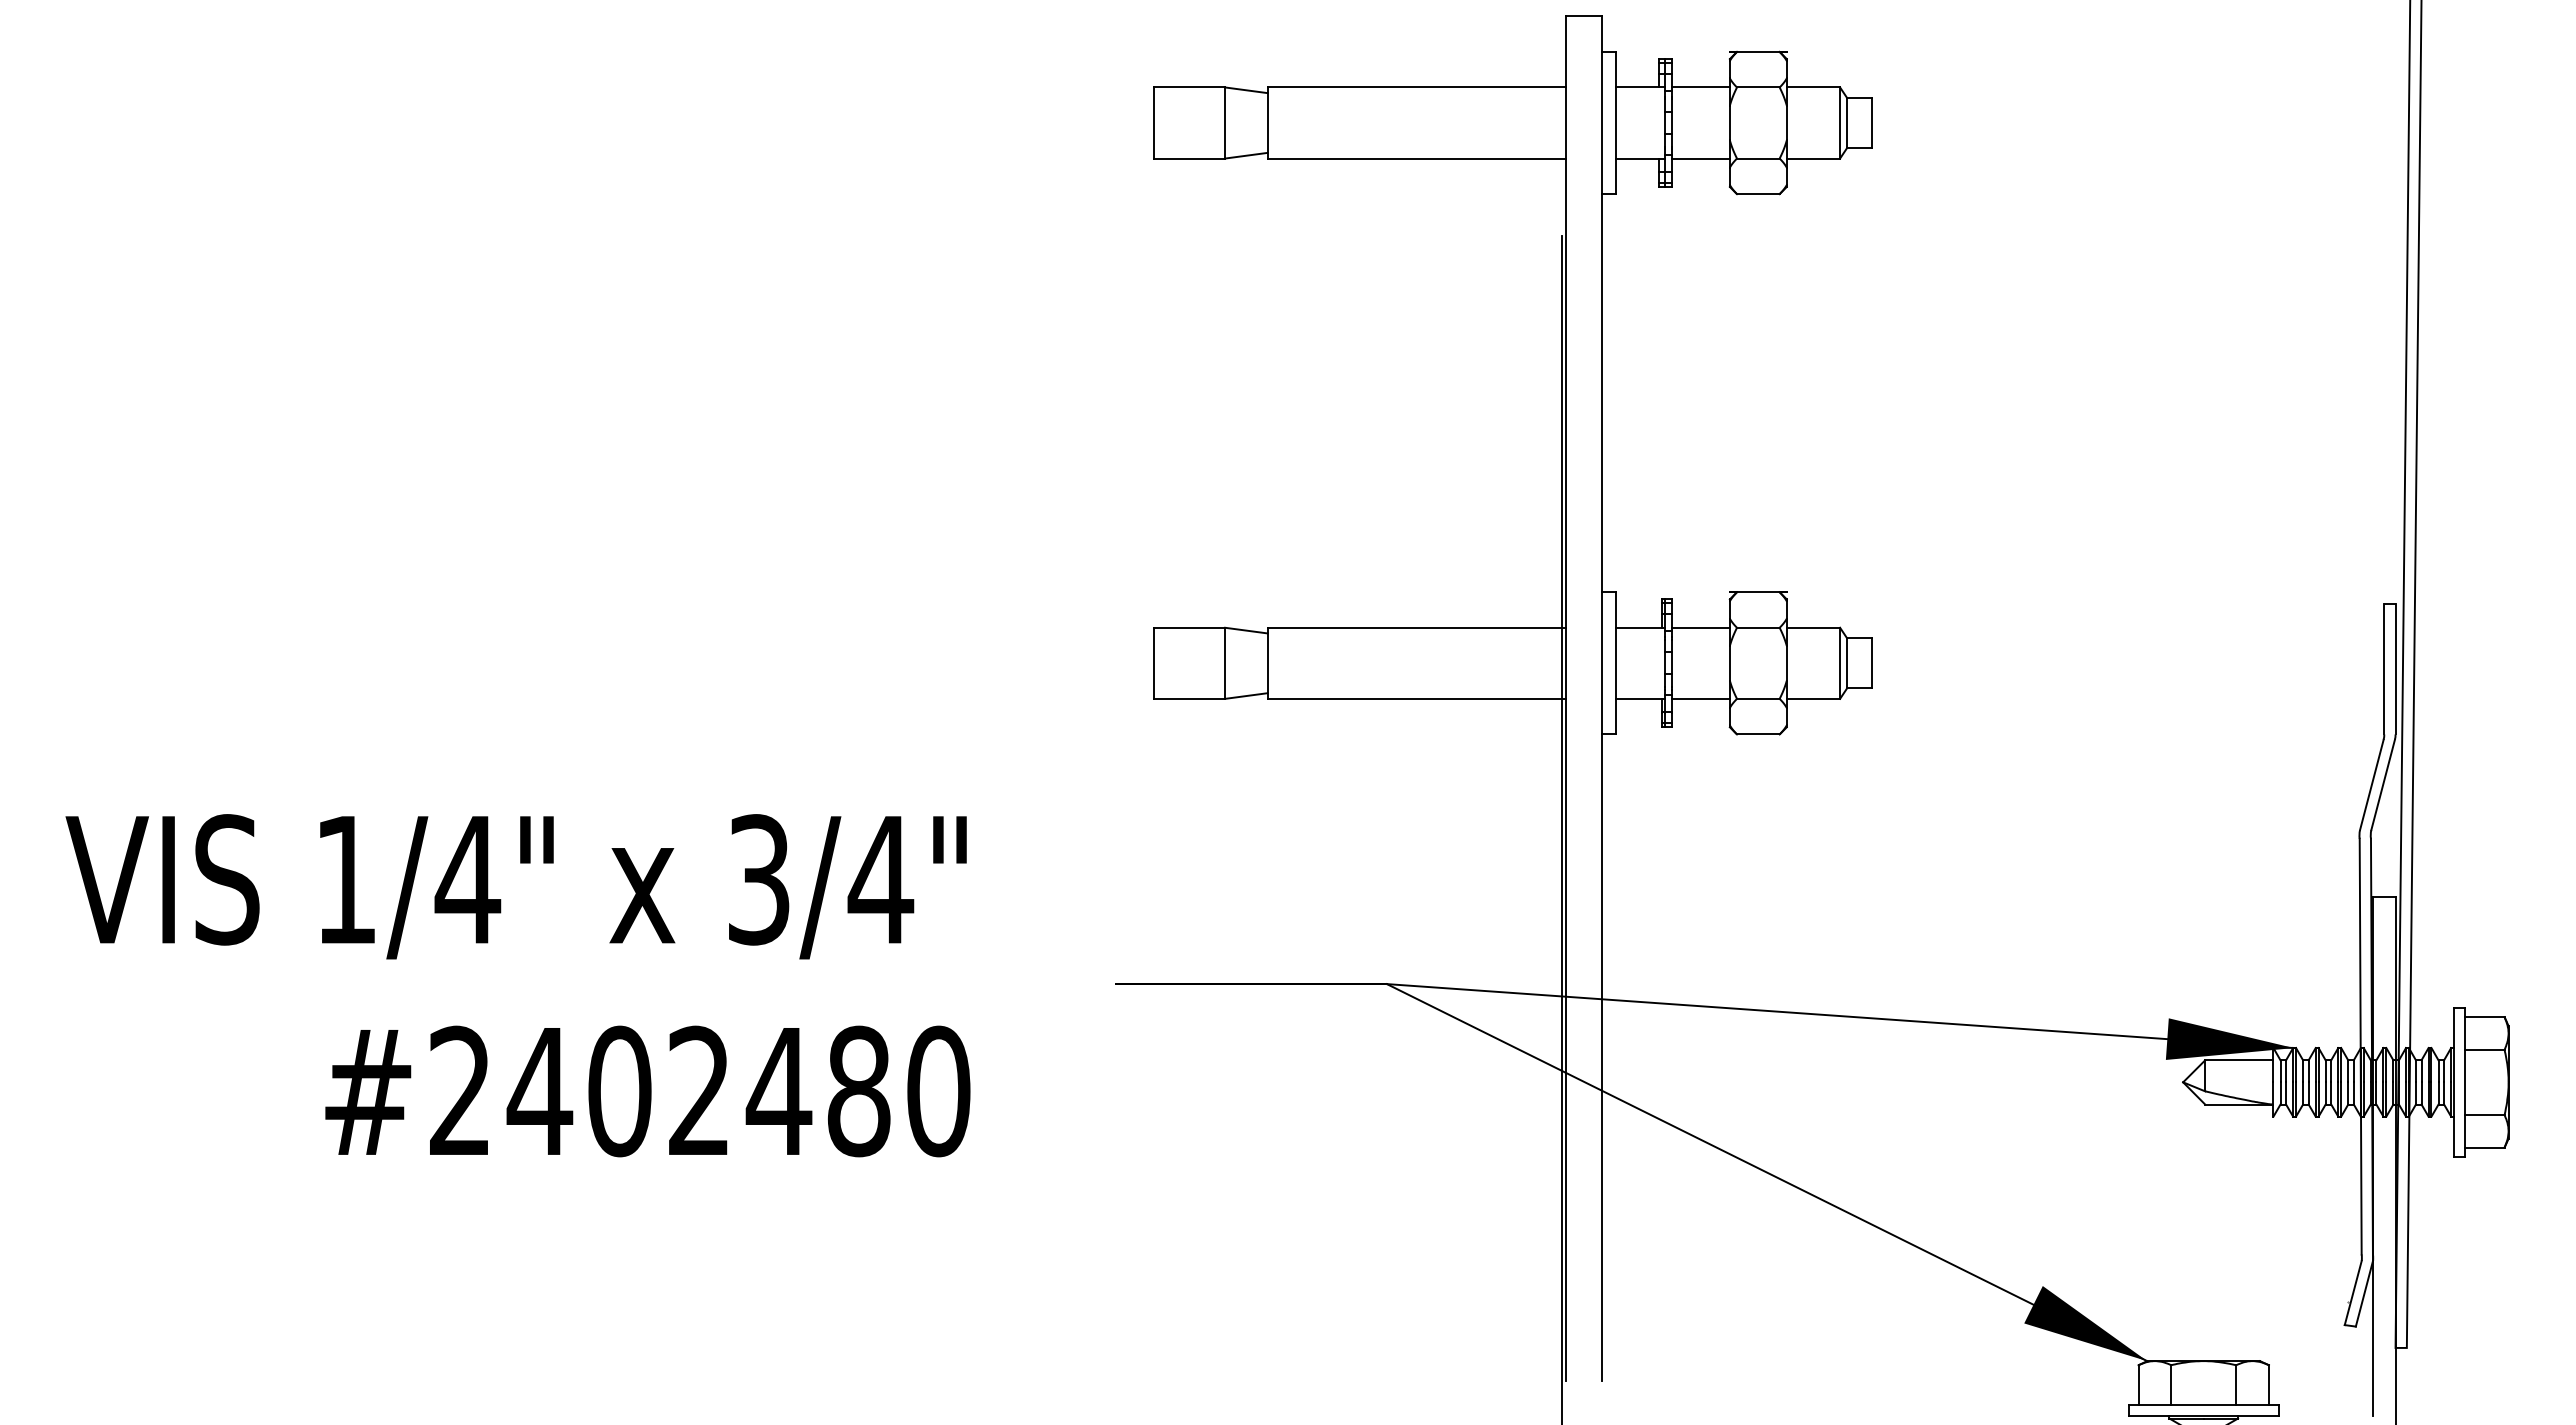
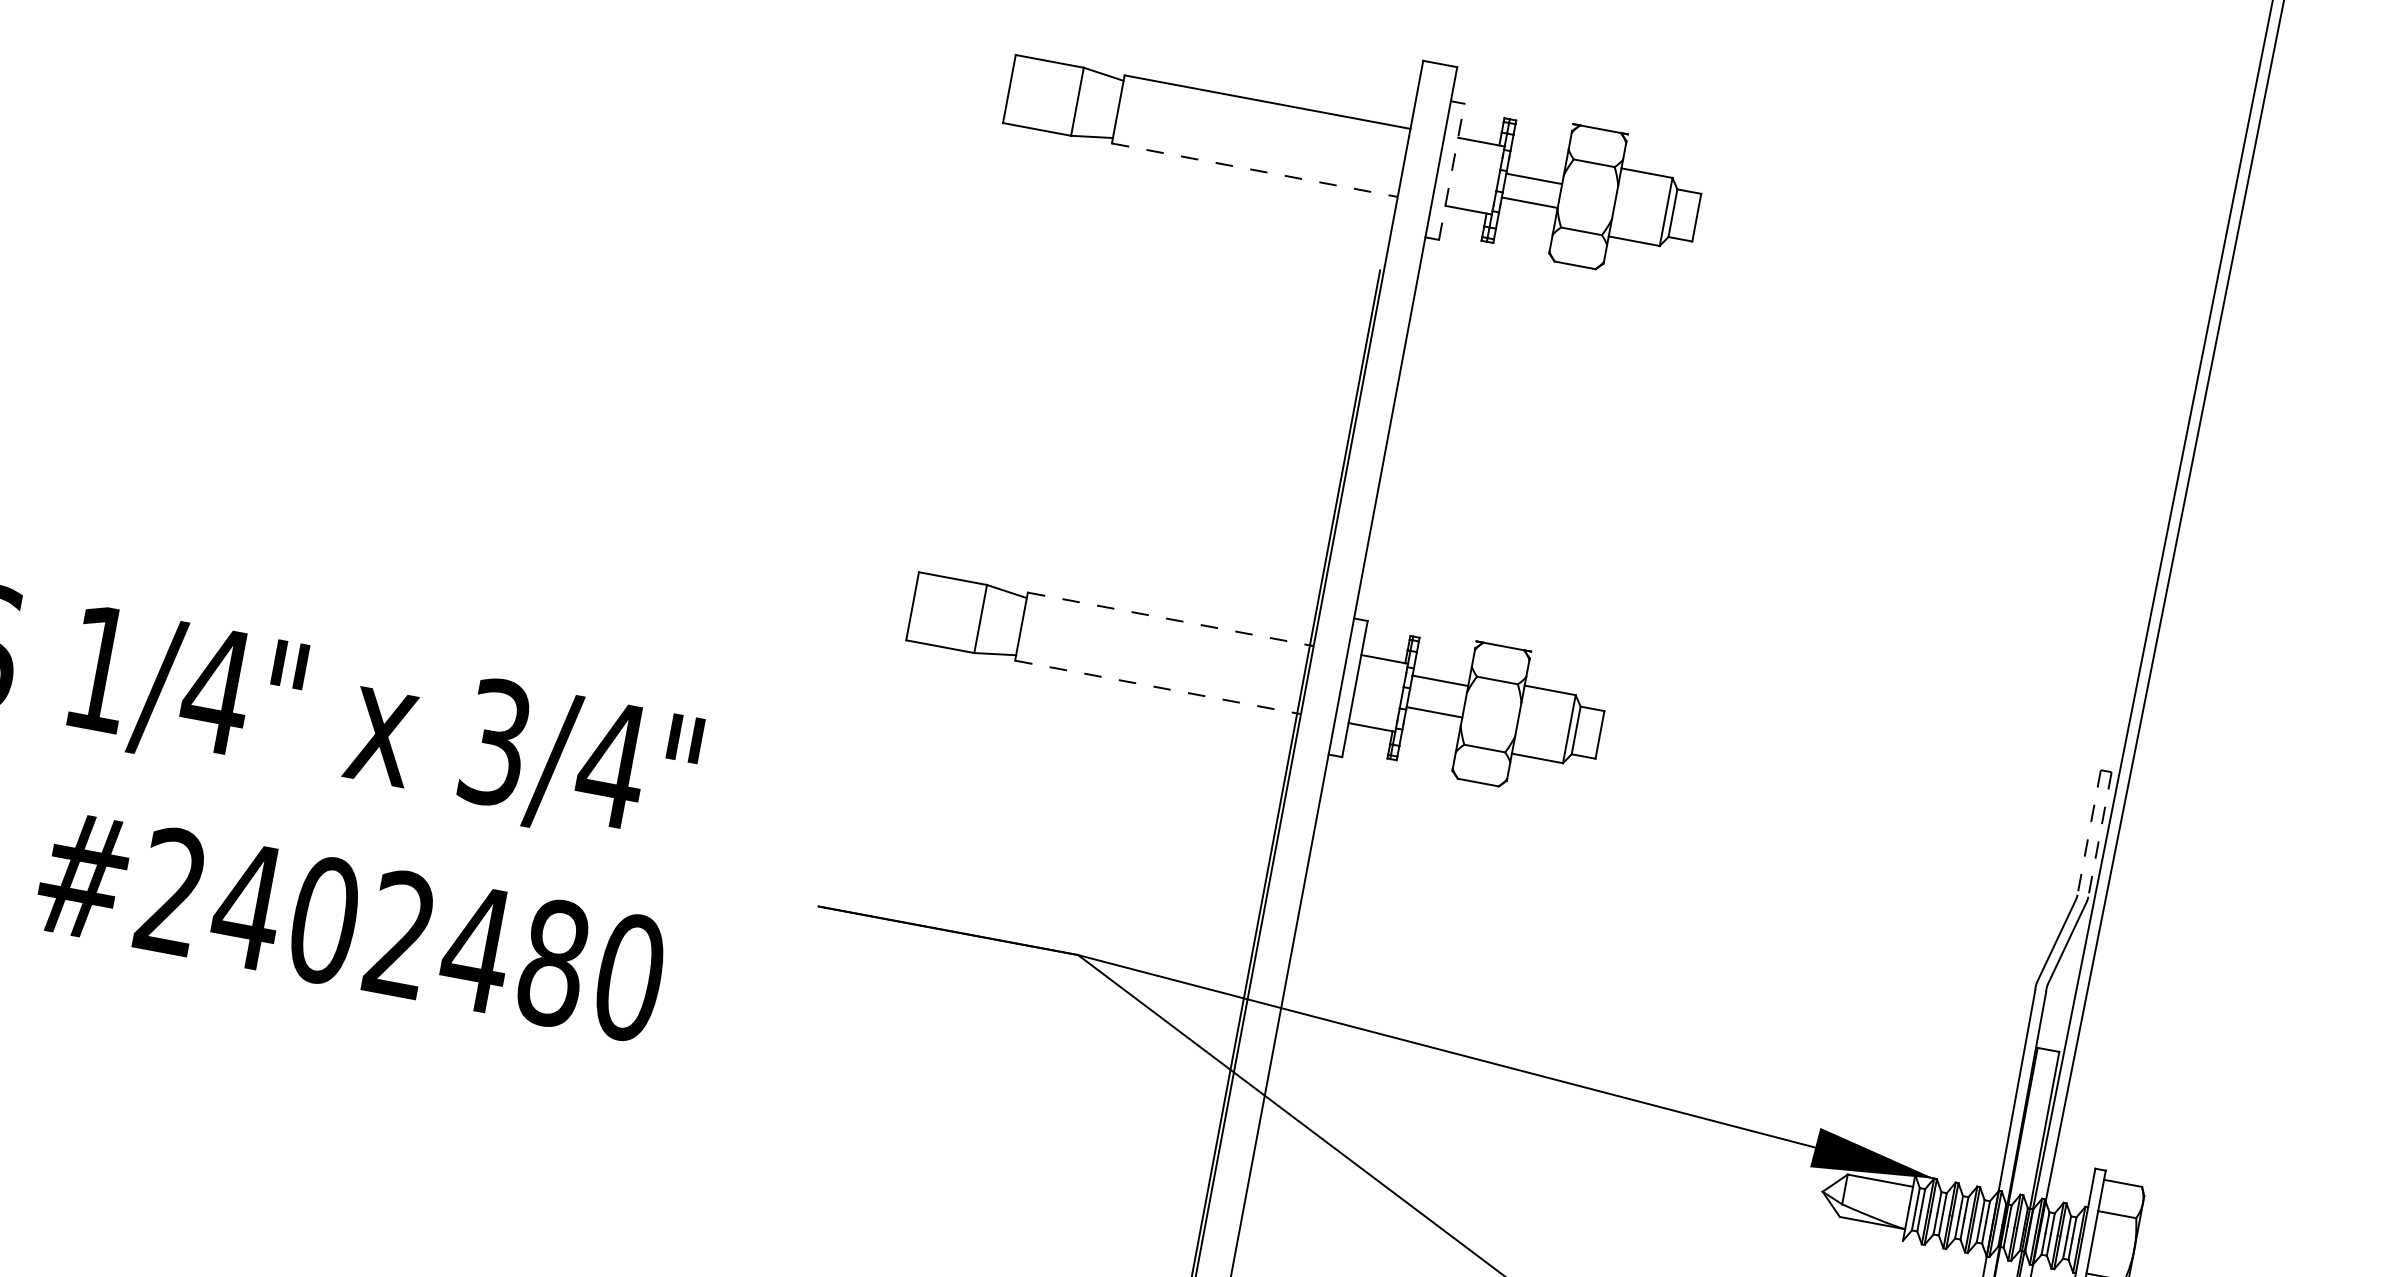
line: (1700, 87) -> (1529, 202), moved
line: (1616, 122) -> (1452, 171), solid -> dashed
line: (1417, 158) -> (1255, 170), solid -> dashed
line: (1700, 158) -> (1534, 178), moved
line: (1417, 627) -> (1171, 619), solid -> dashed
line: (1700, 627) -> (1434, 711), moved
line: (2384, 669) -> (2089, 832), solid -> dashed
line: (2395, 669) -> (2099, 834), solid -> dashed
line: (1417, 698) -> (1158, 687), solid -> dashed
line: (1700, 698) -> (1440, 680), moved

